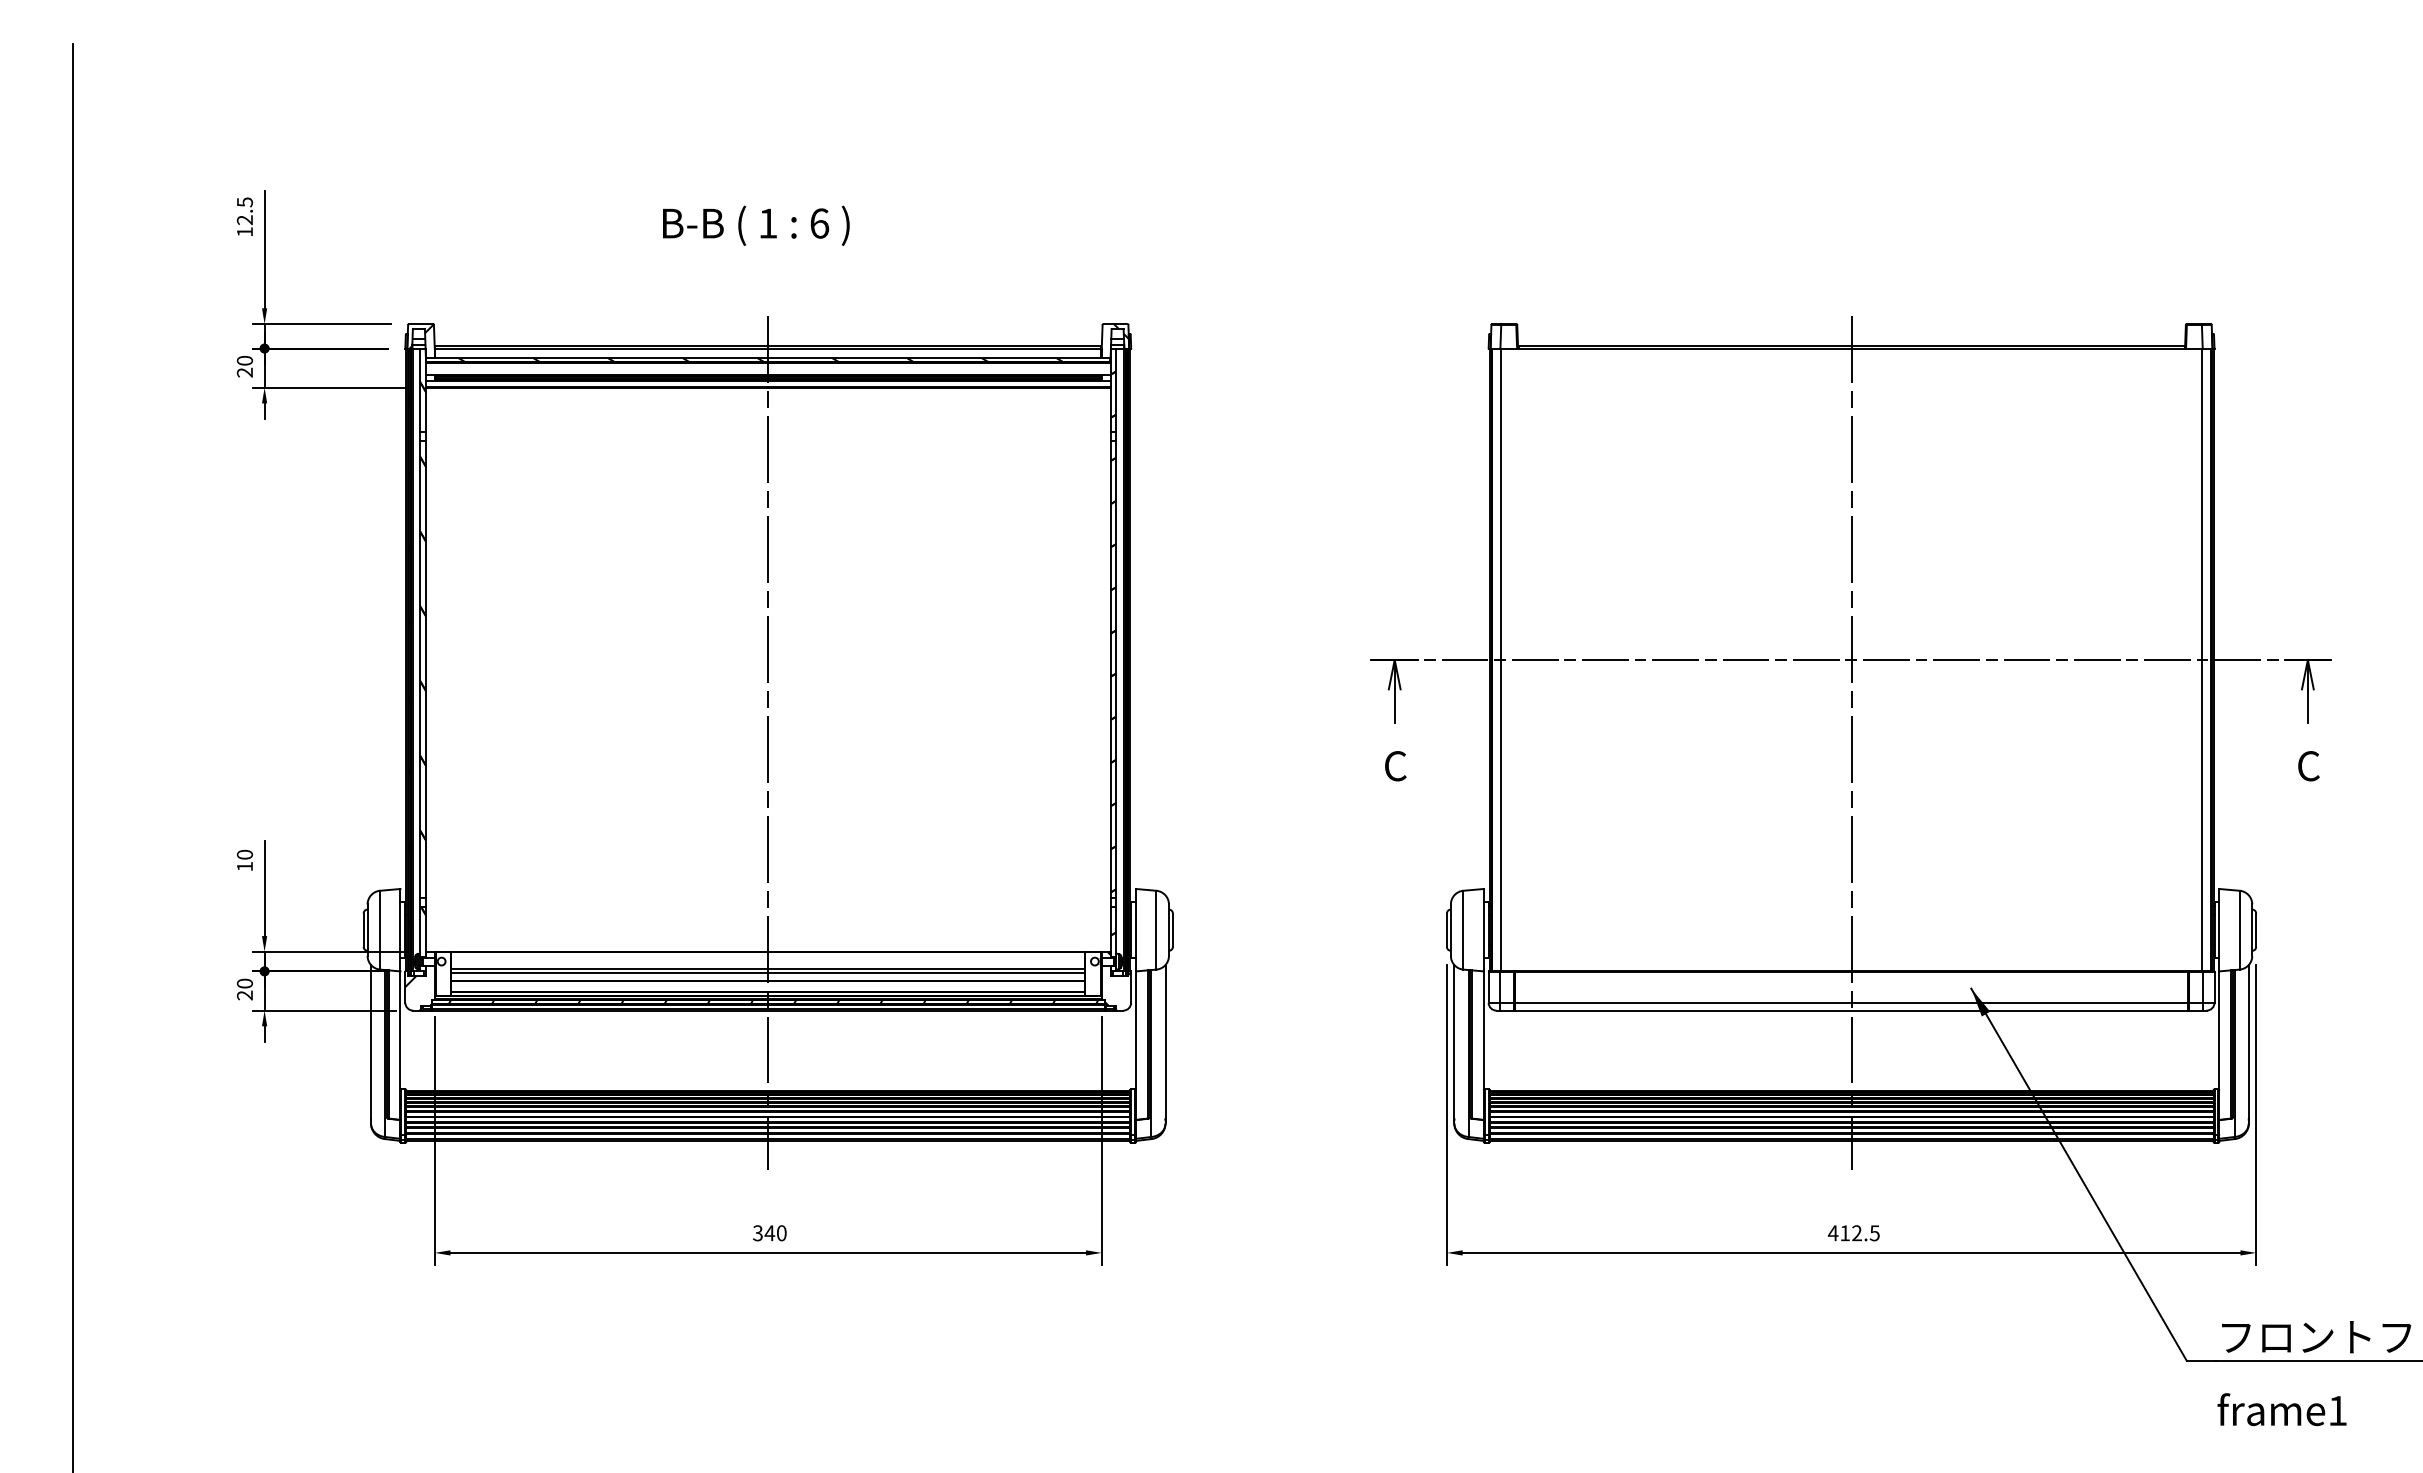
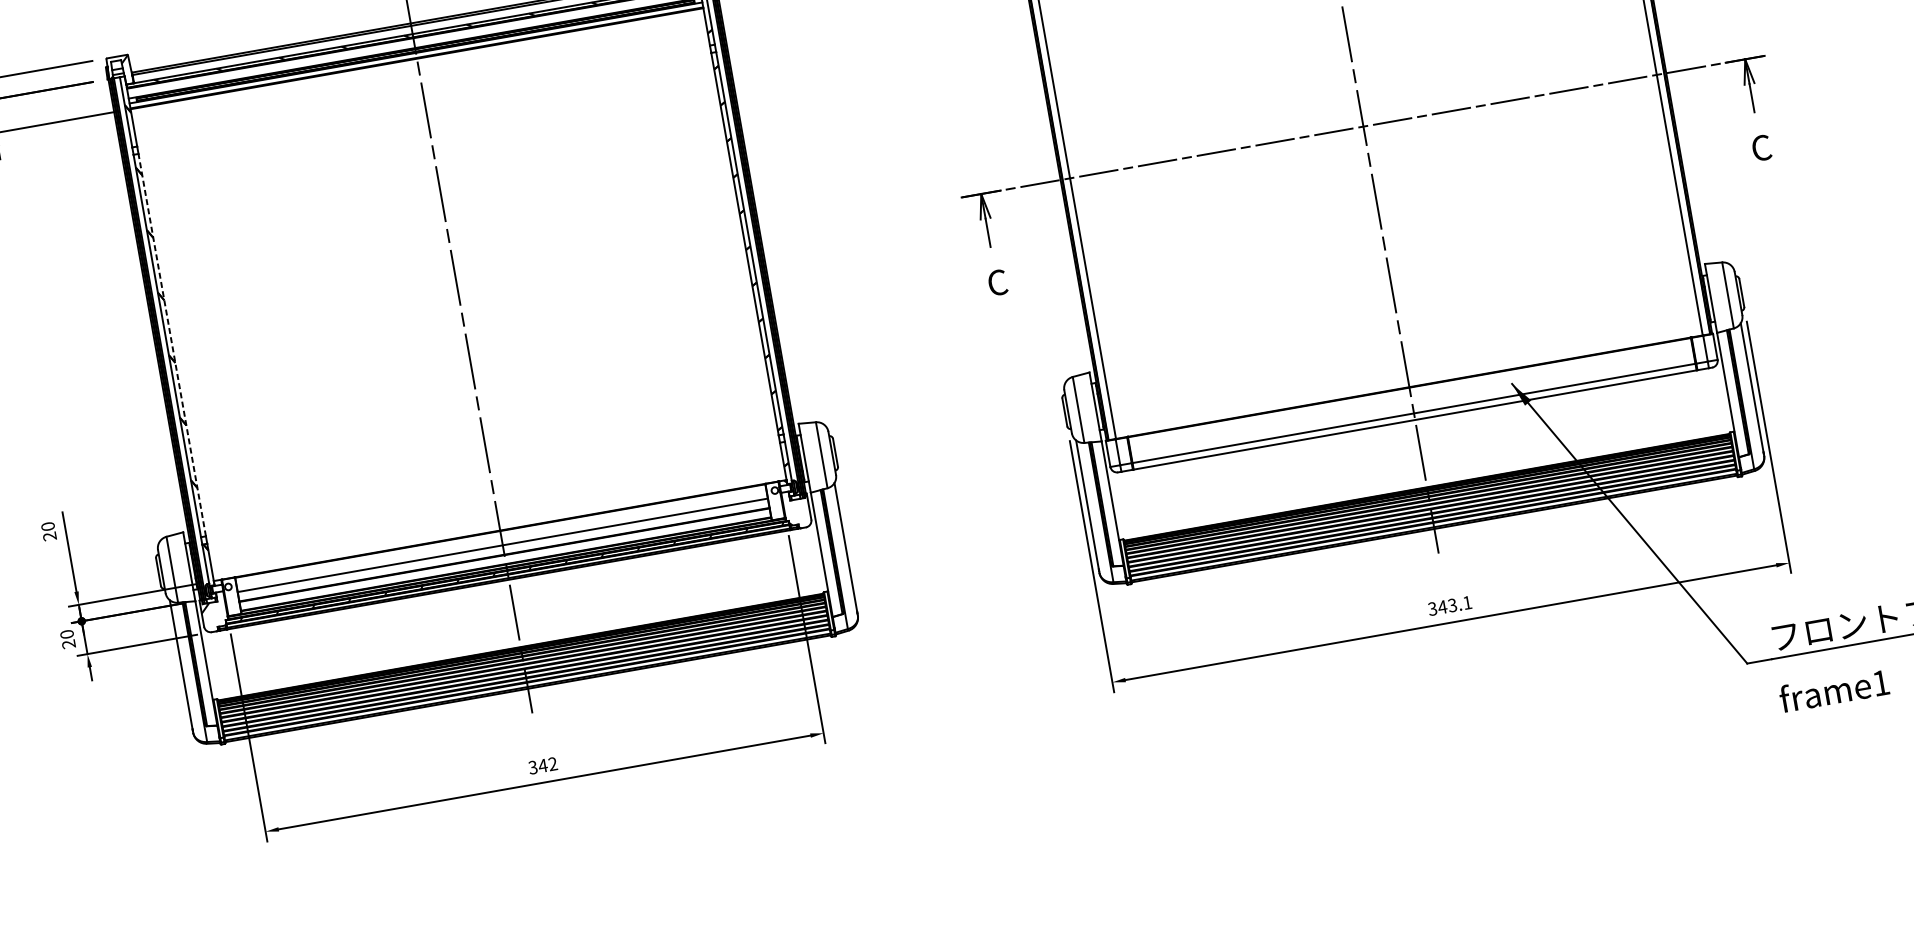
line: (425, 669) -> (171, 344), solid -> dashed
text: (244, 866) -> (49, 536), 10 -> 20
line: (768, 973) -> (503, 548), removed
text: (781, 1233) -> (552, 764), 340 -> 342
text: (1853, 1233) -> (1449, 606), 412.5 -> 343.1

